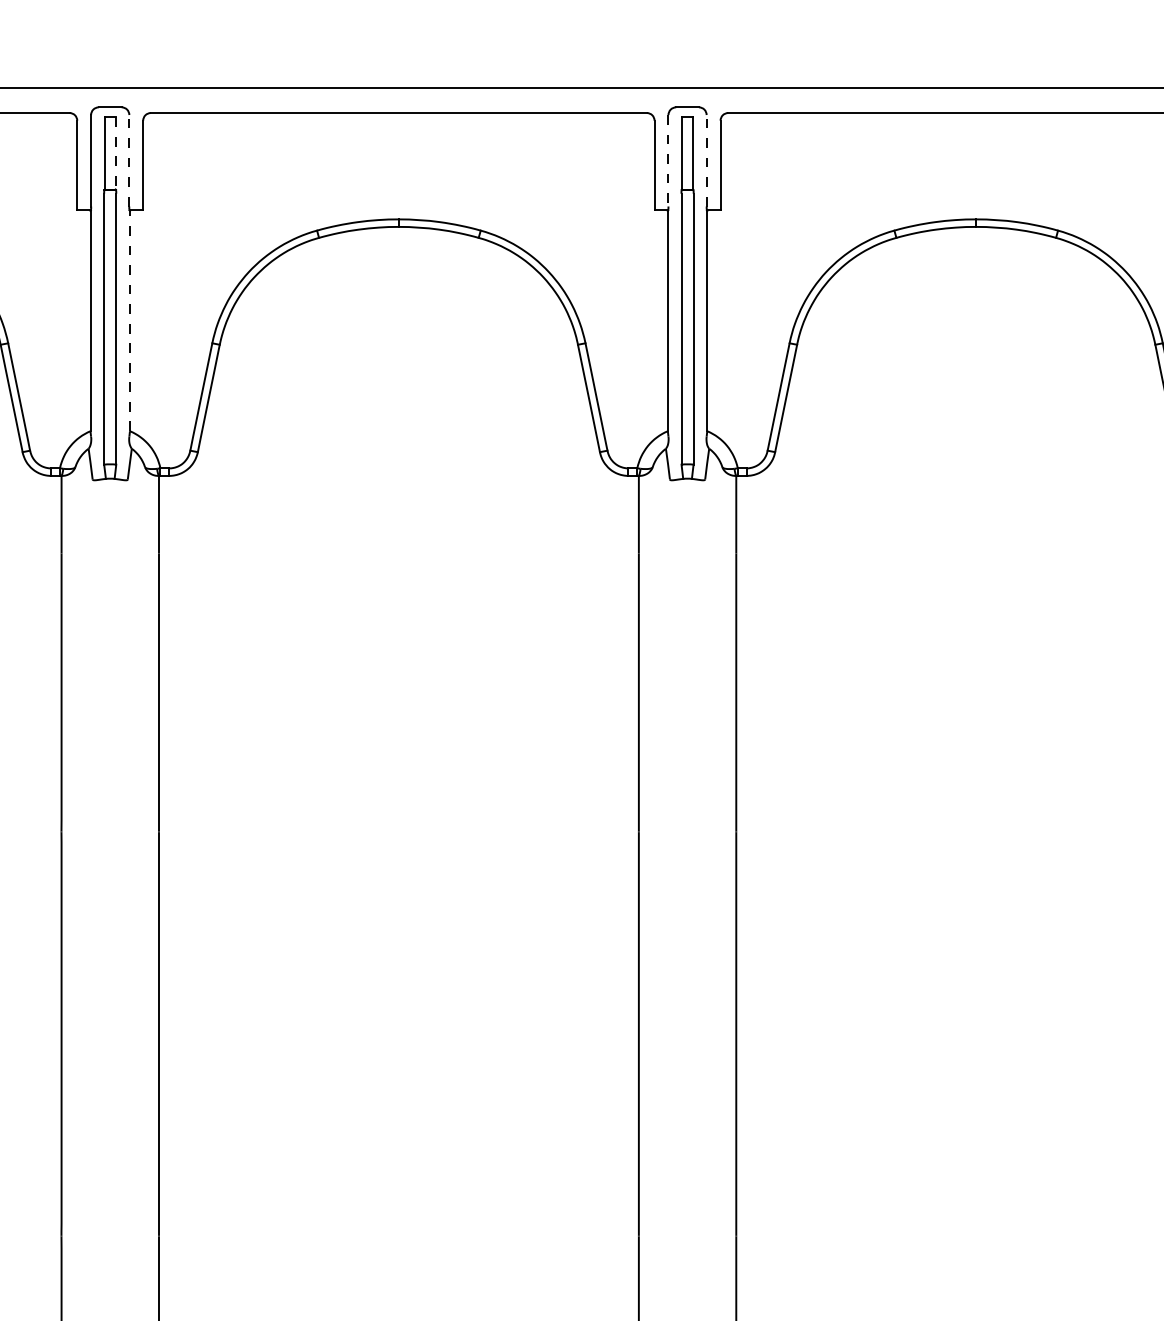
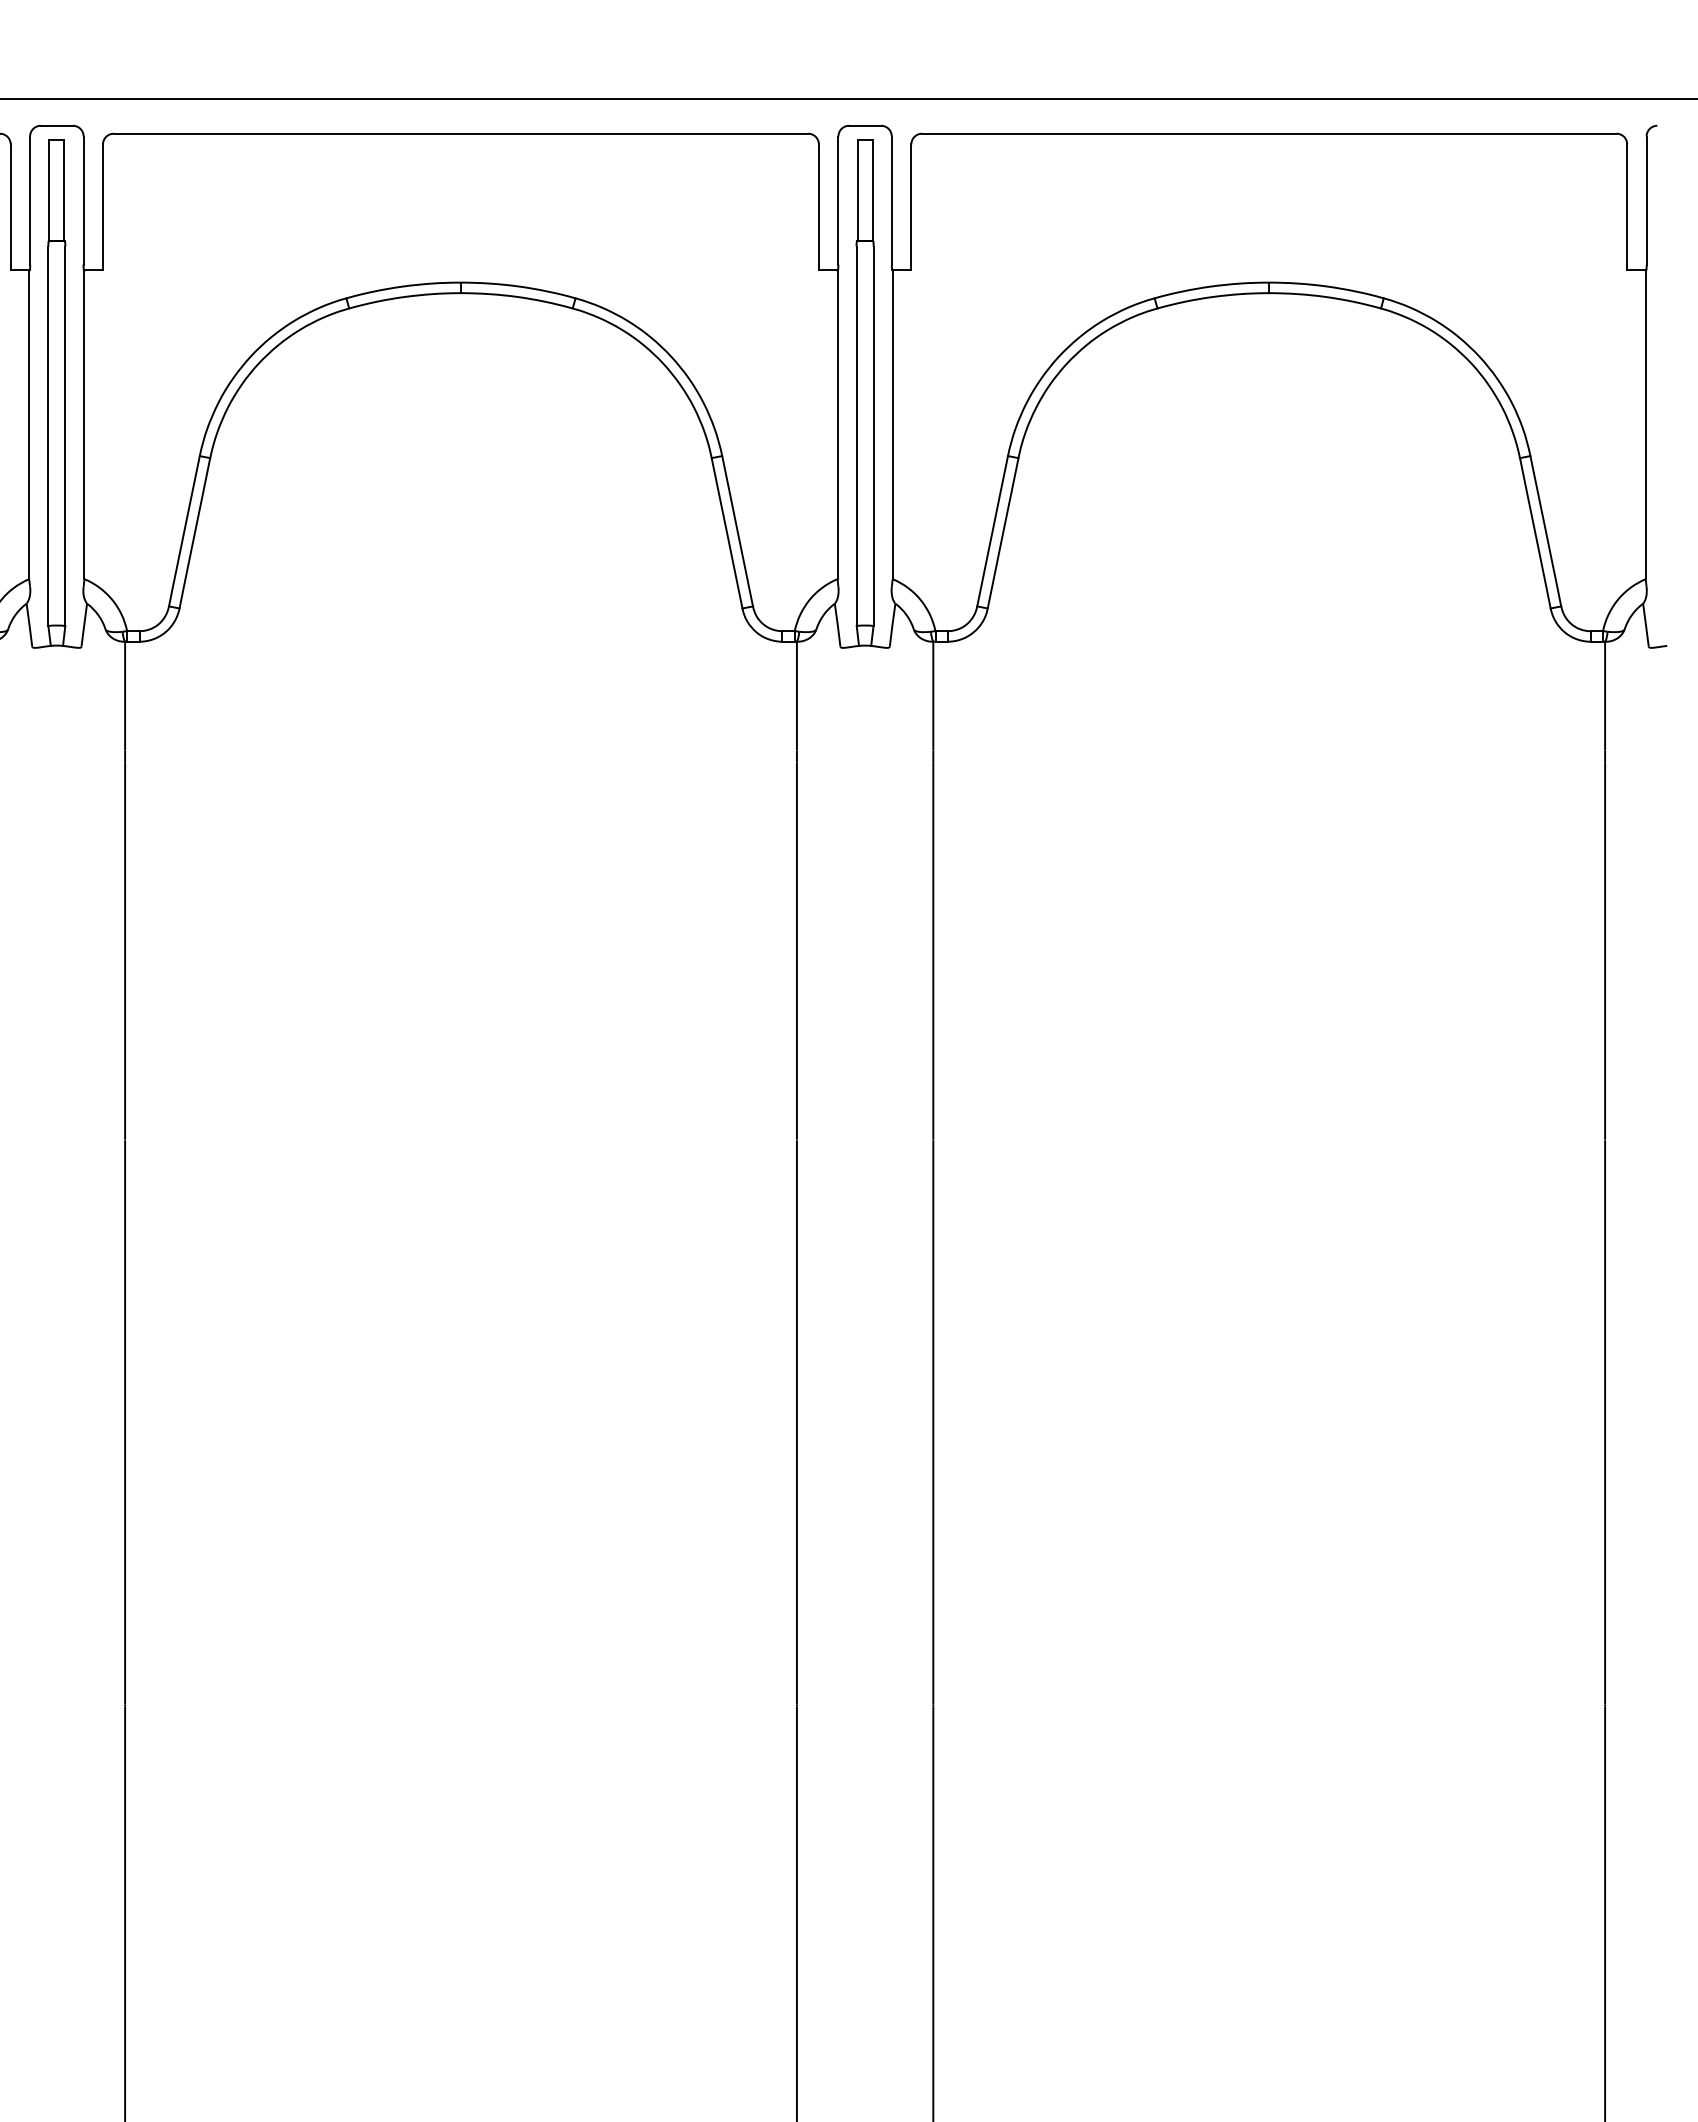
line: (115, 153) -> (64, 190), dashed -> solid
line: (129, 160) -> (83, 200), dashed -> solid
line: (706, 160) -> (891, 200), dashed -> solid
line: (668, 161) -> (838, 201), dashed -> solid
line: (129, 320) -> (84, 424), dashed -> solid

